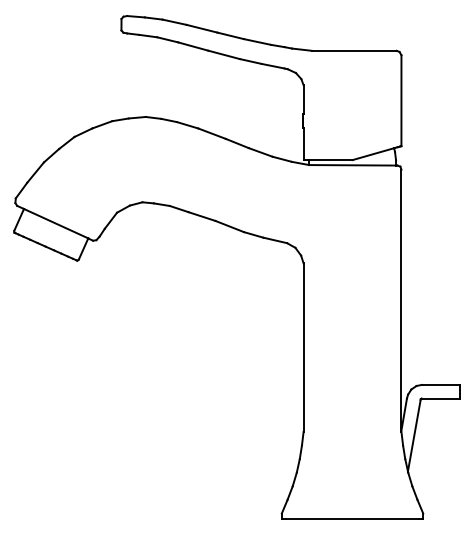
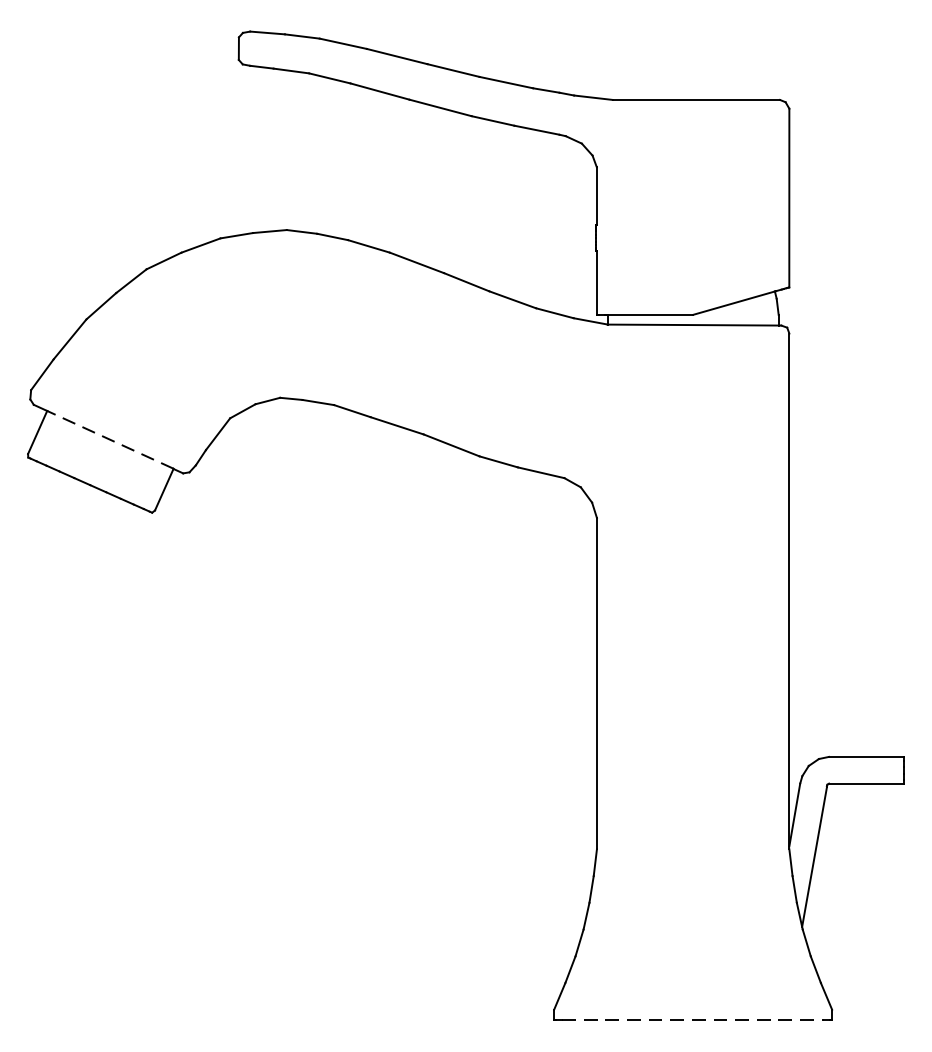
line: (55, 223) -> (109, 439), solid -> dashed
line: (352, 518) -> (693, 1019), solid -> dashed

